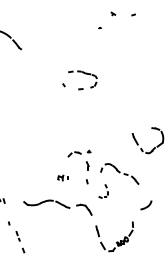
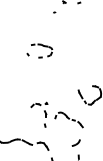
part: (62, 177) -> (27, 122), removed
part: (103, 191) -> (57, 132), removed
part: (146, 205) -> (76, 143), moved

